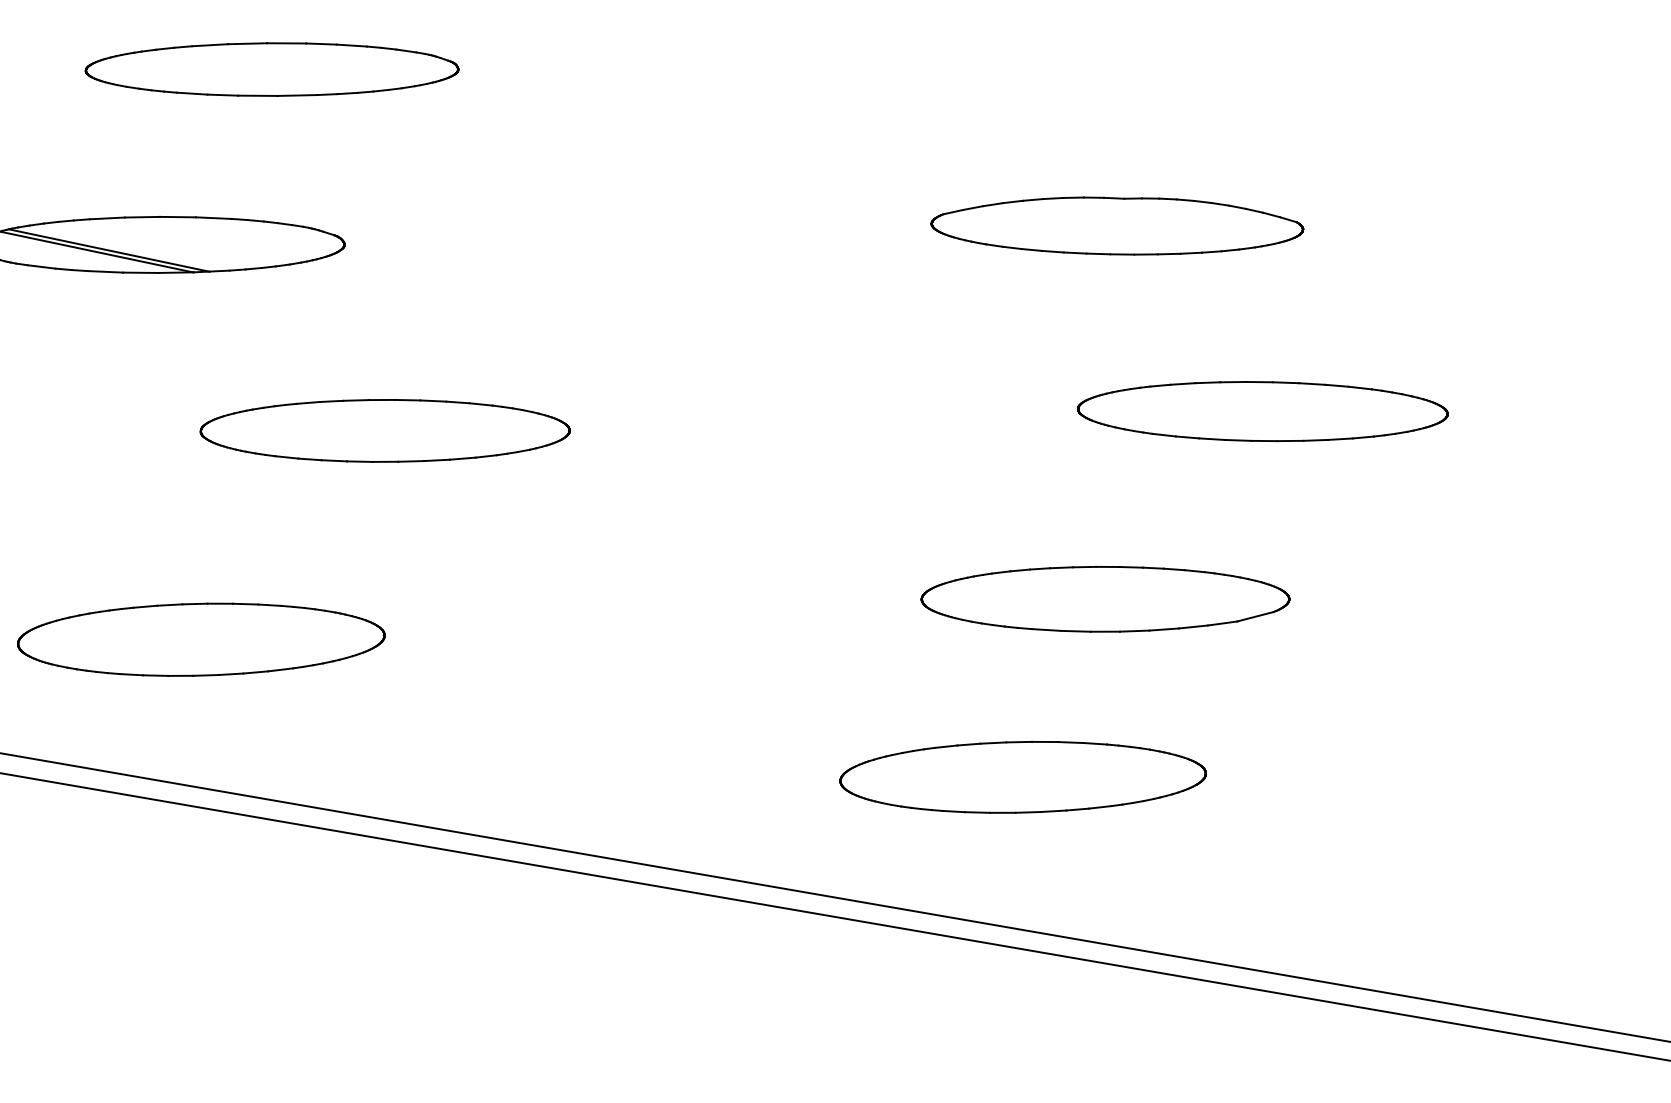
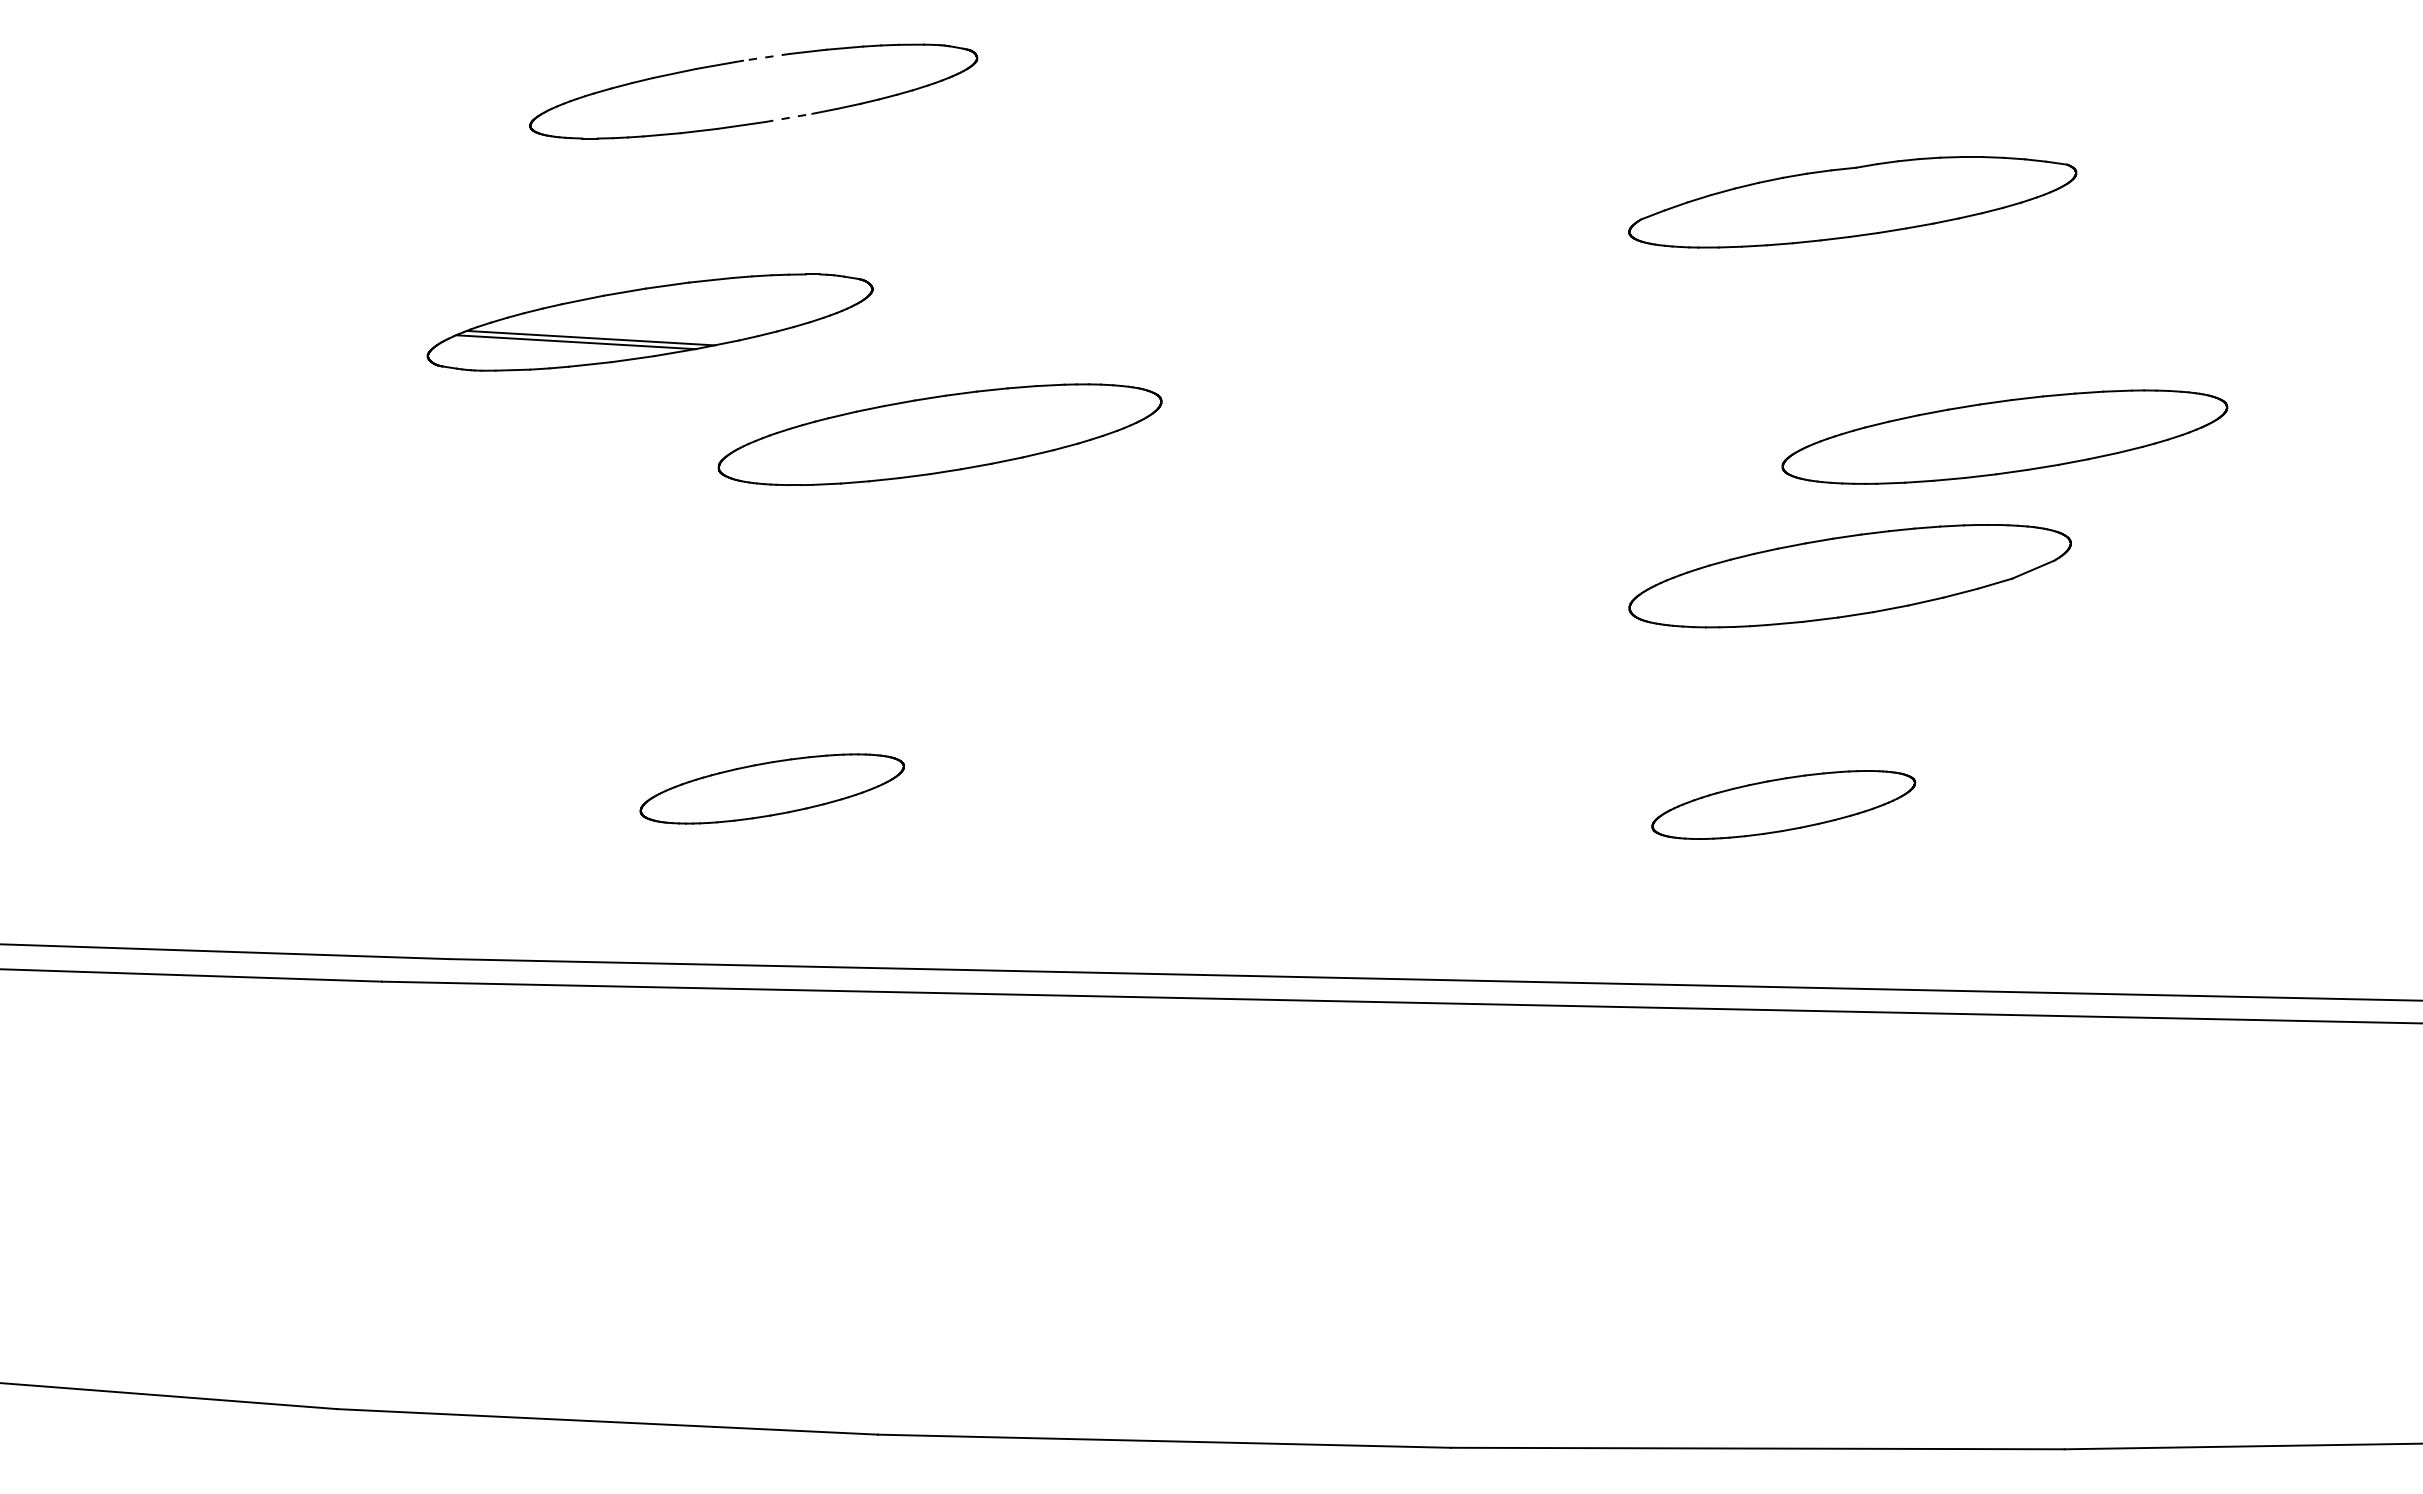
line: (286, 43) -> (766, 57), solid -> dashed
line: (297, 95) -> (788, 117), solid -> dashed
part: (1117, 226) -> (1852, 202), moved
part: (1262, 411) -> (2004, 436), moved
part: (384, 430) -> (939, 434), moved
part: (201, 639) -> (772, 788), size x0.6
part: (1023, 777) -> (1783, 804), size x0.6

